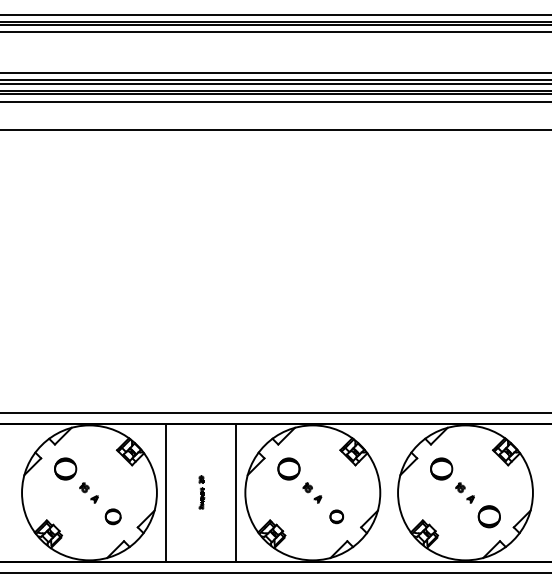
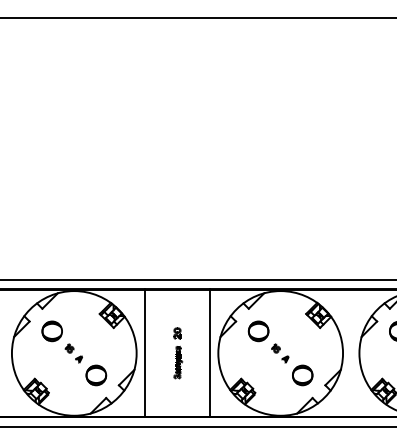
part: (201, 492) -> (177, 353), size x1.67
part: (112, 516) -> (95, 375), size x1.43
part: (336, 516) -> (302, 375), size x1.67

